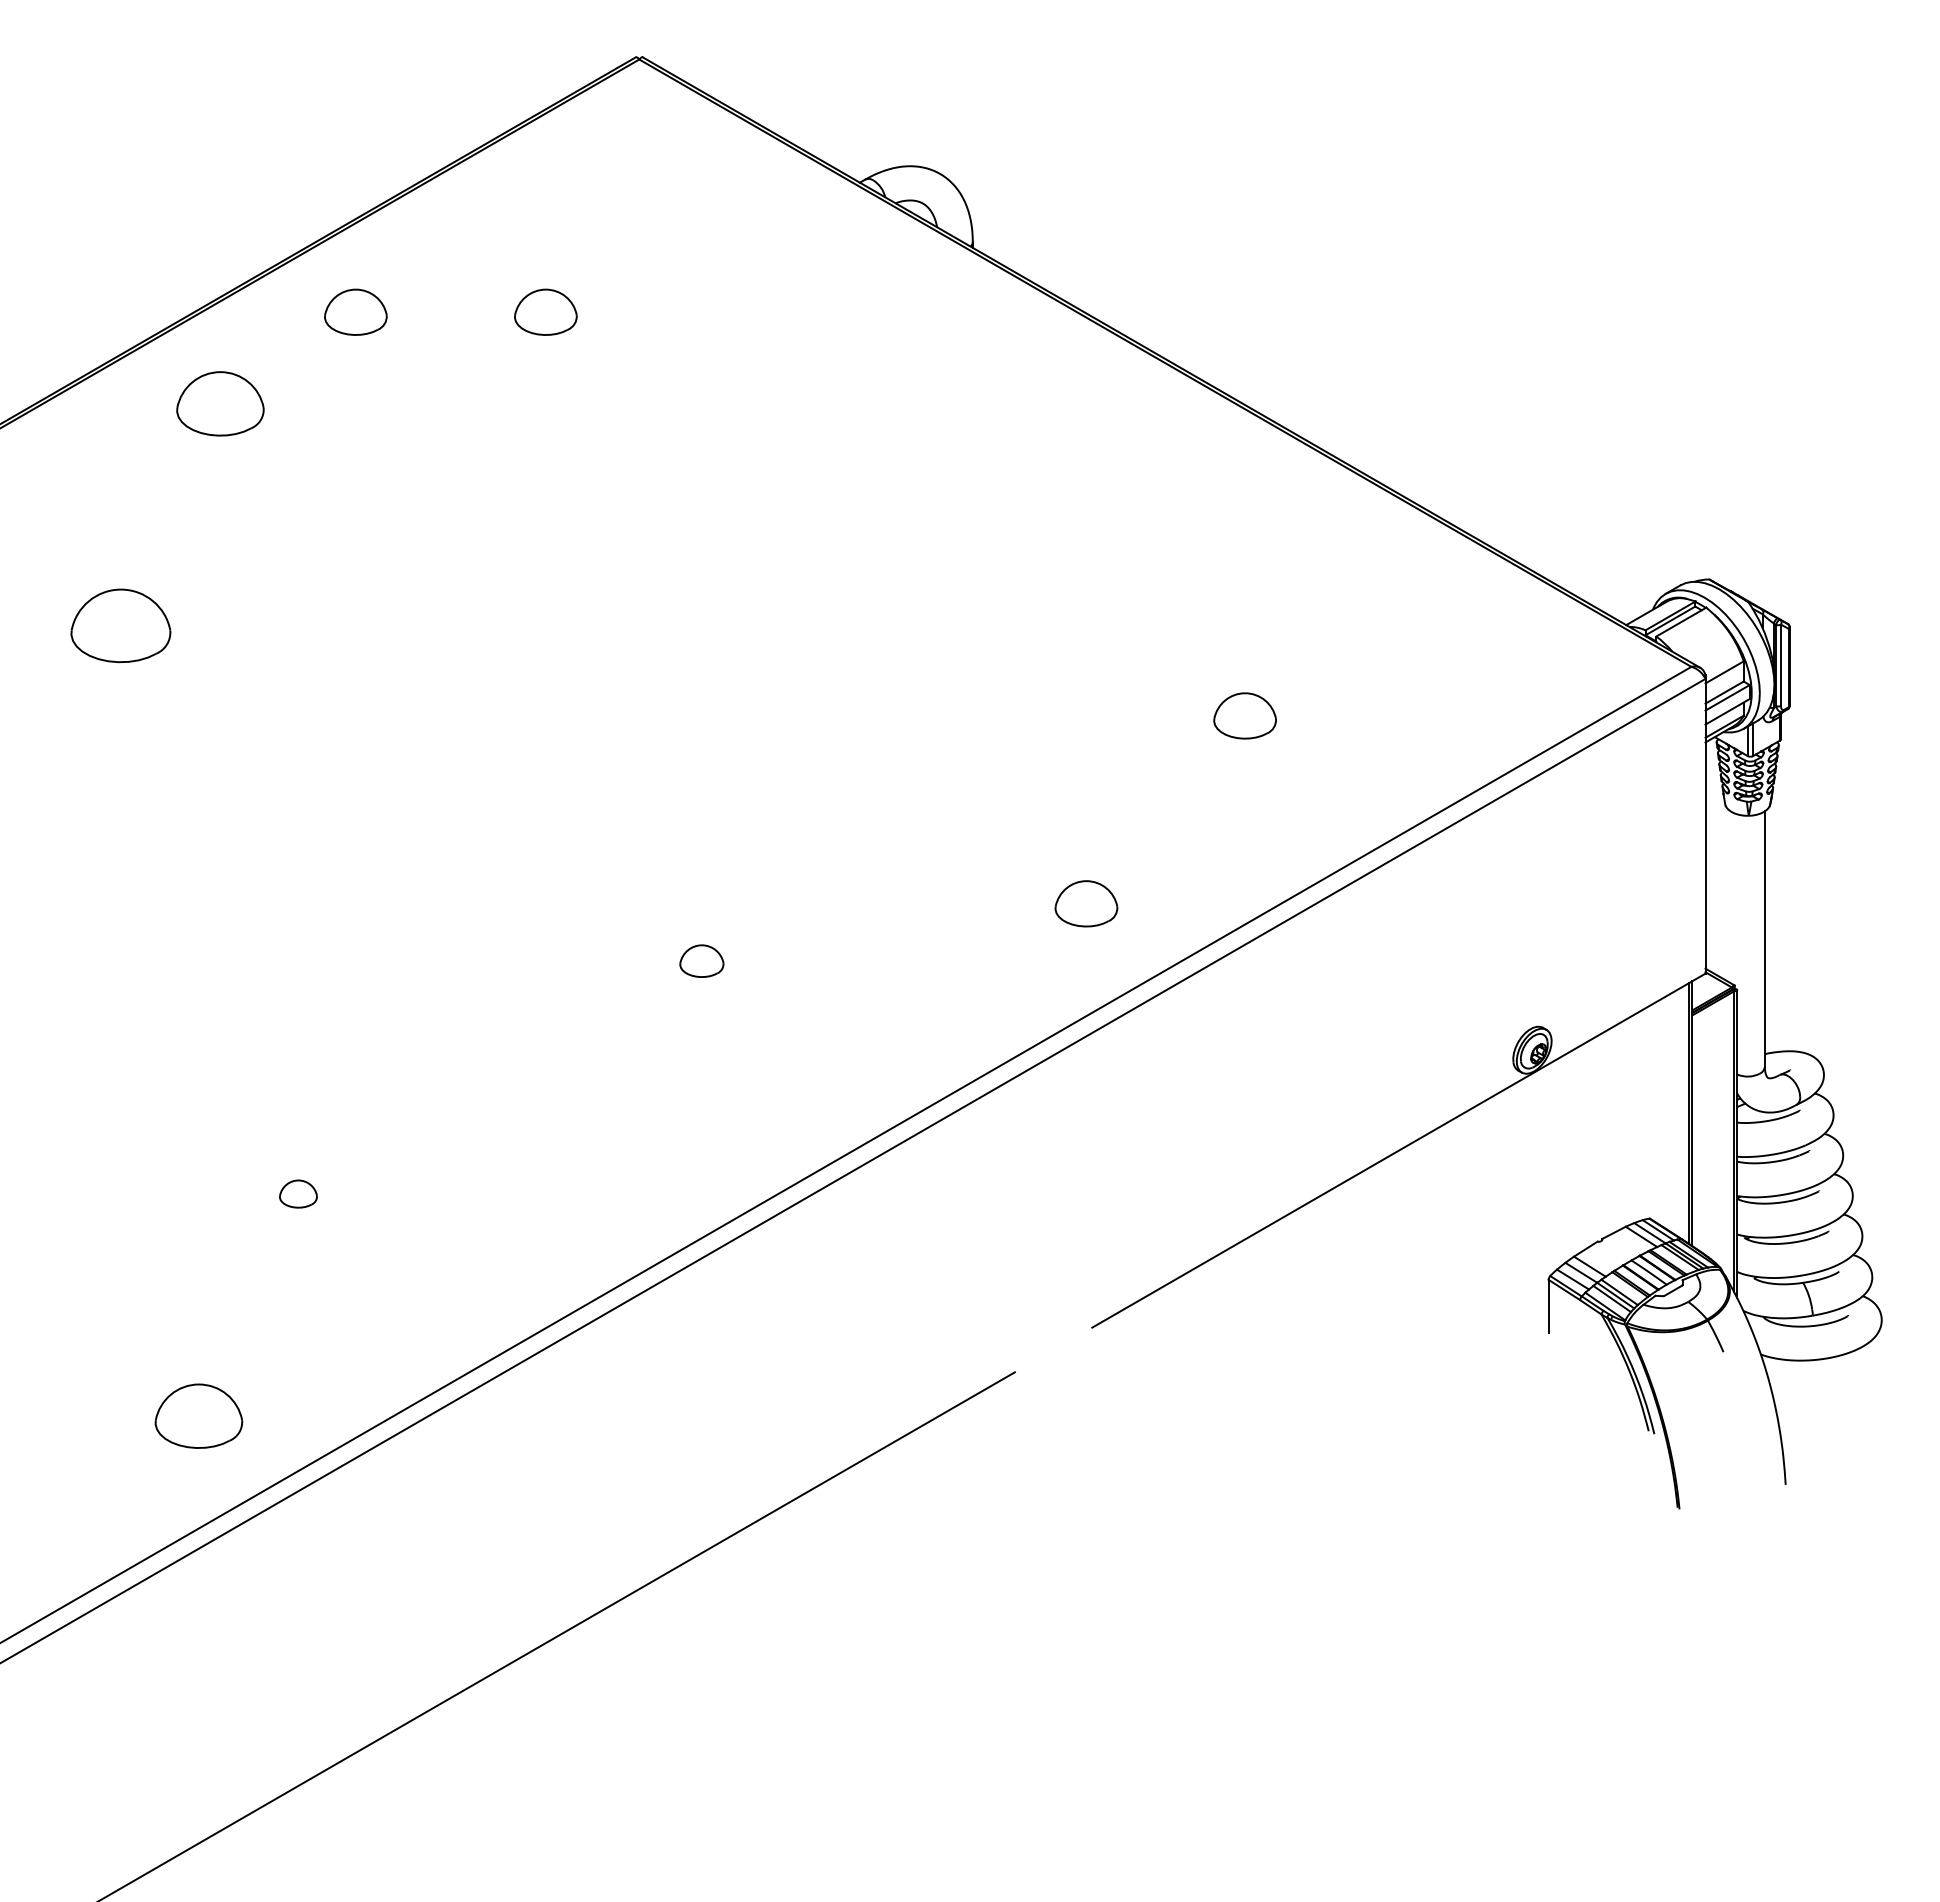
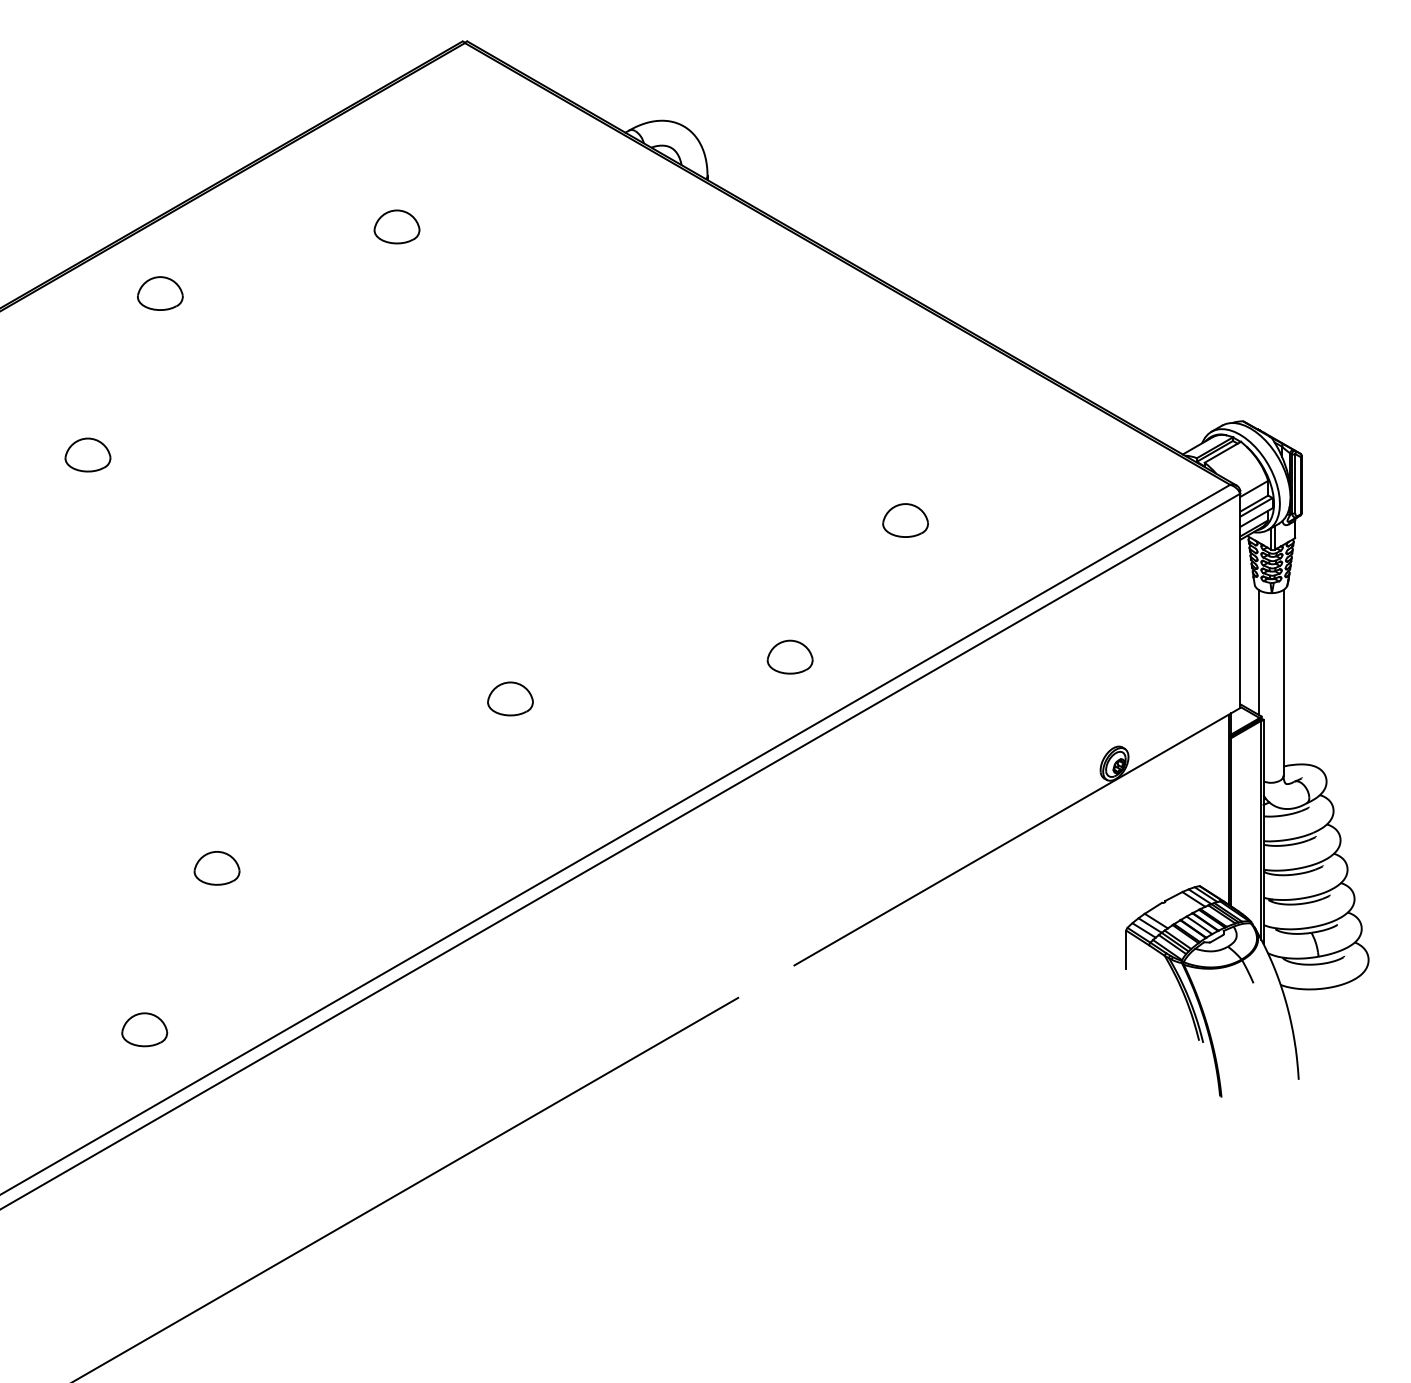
part: (355, 311) -> (258, 226), removed
part: (220, 403) -> (160, 293), size x0.71
part: (120, 625) -> (87, 454), size x0.62
line: (1730, 897) -> (1258, 652), added
part: (701, 960) -> (510, 698), size x1.43
part: (298, 1193) -> (217, 867), size x1.67
part: (198, 1415) -> (144, 1029), size x0.71

